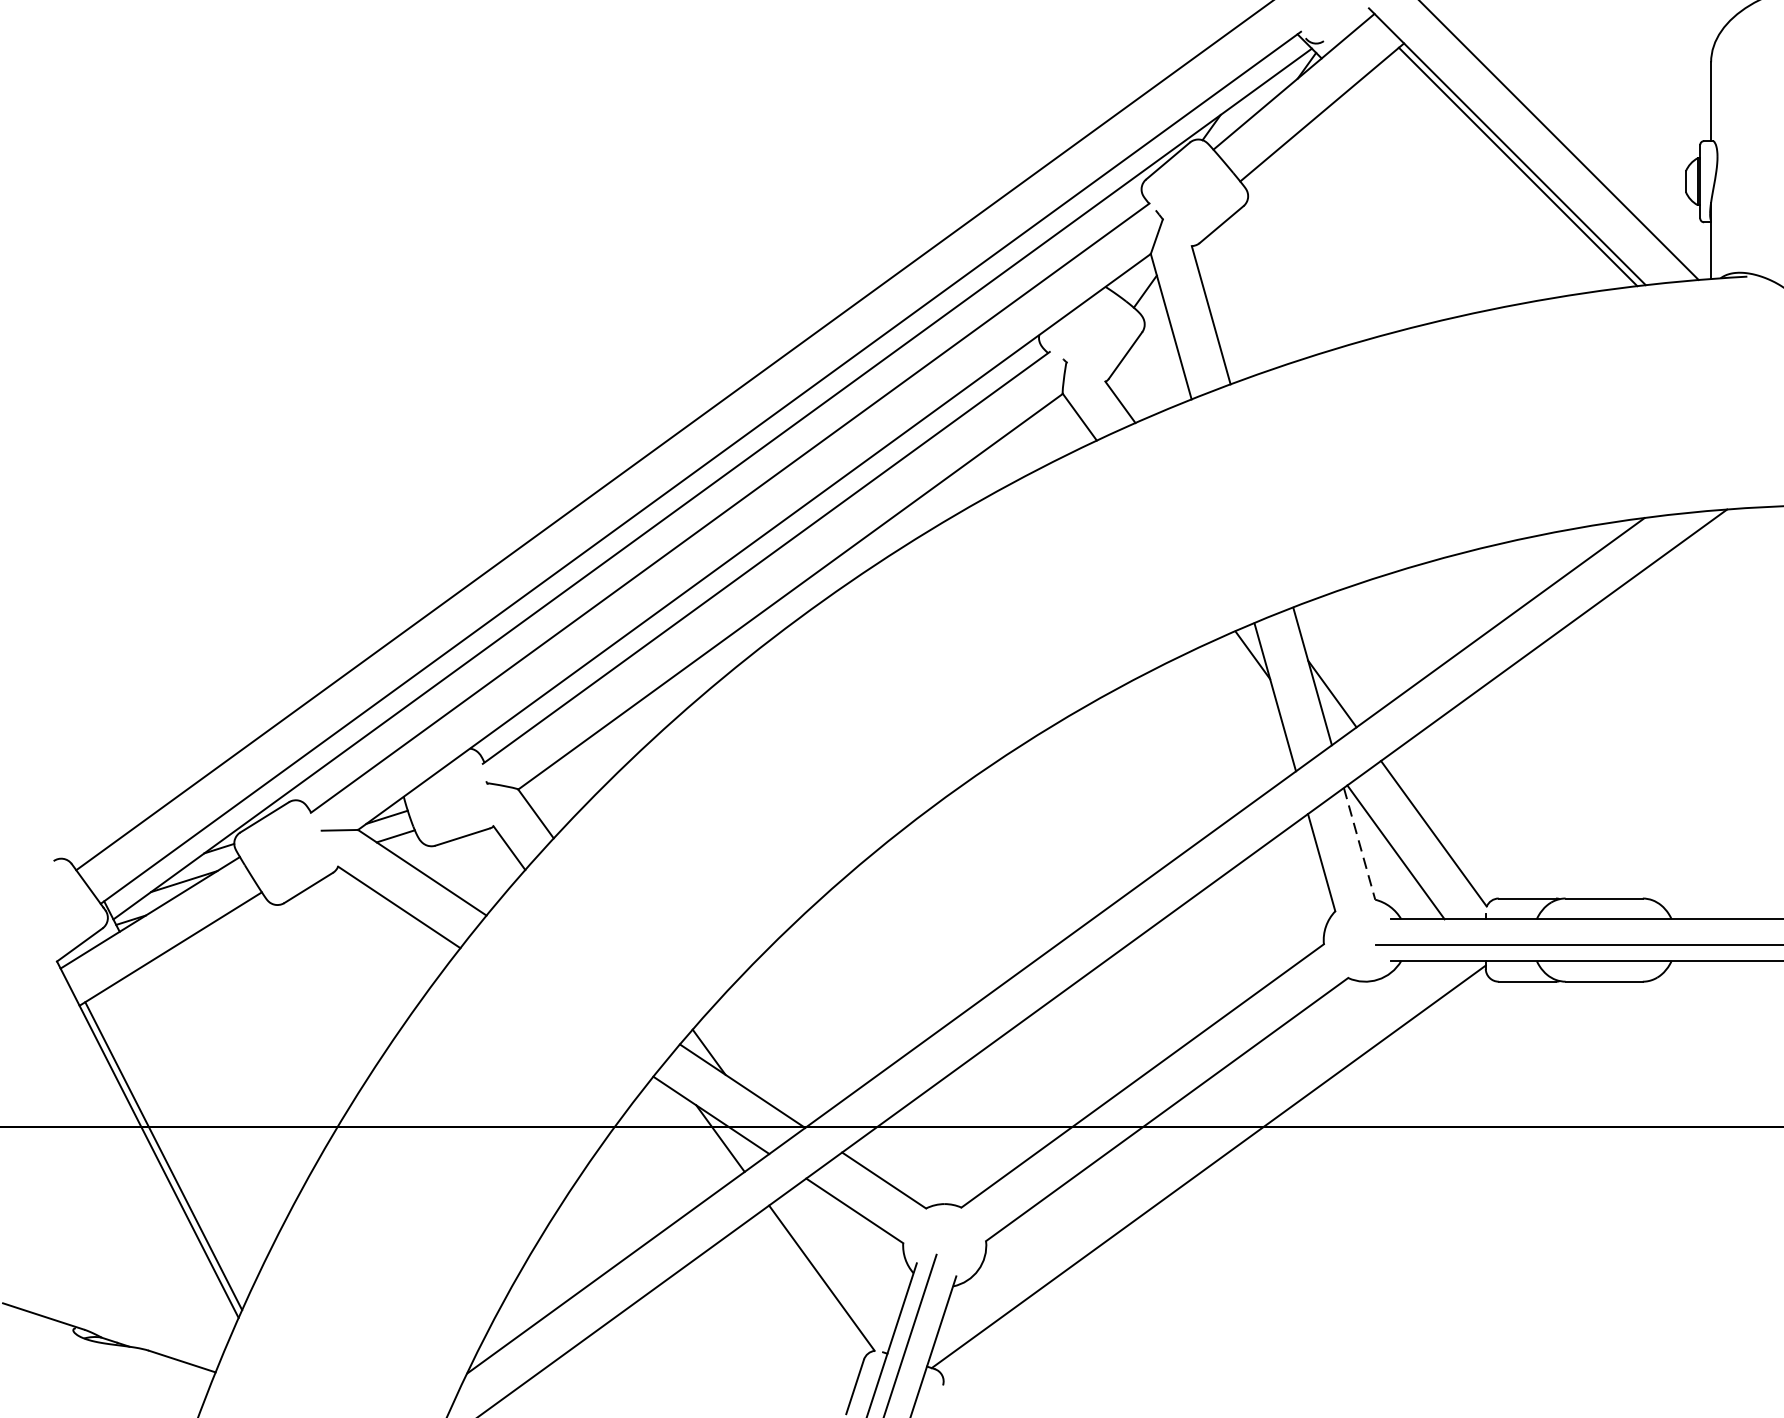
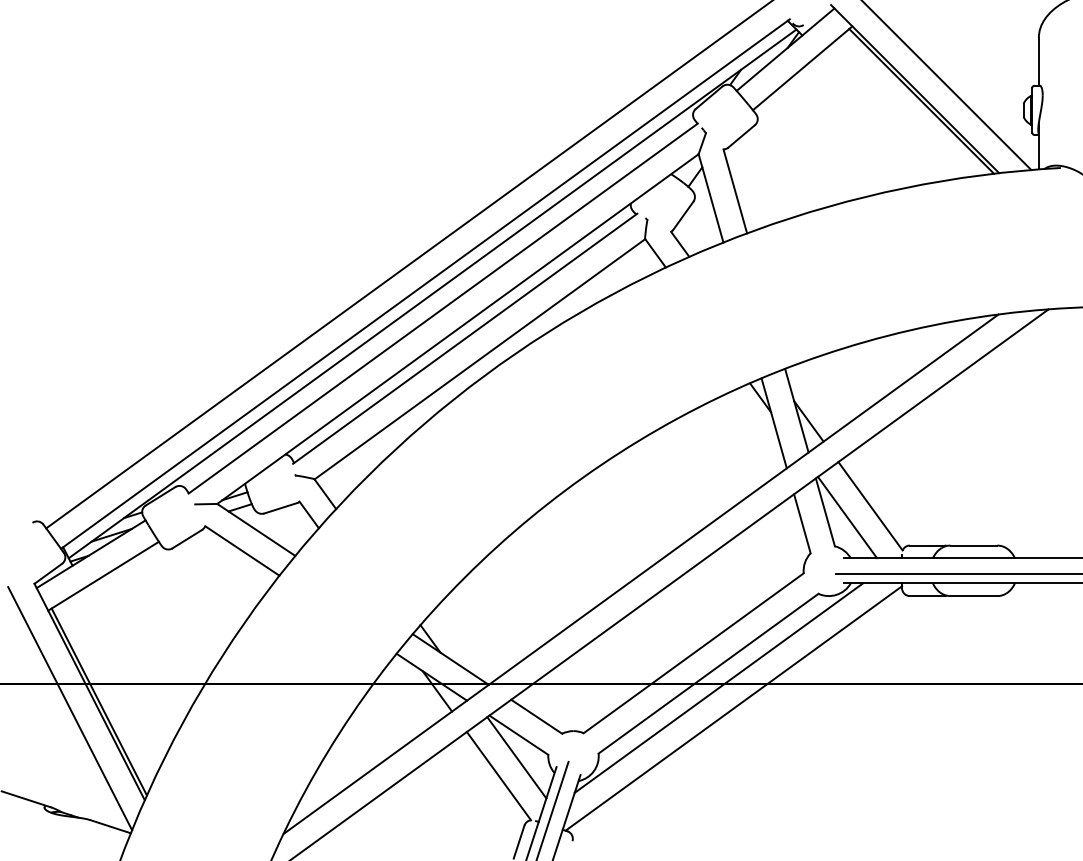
line: (1359, 844) -> (825, 512), dashed -> solid
line: (1183, 1132) -> (718, 687), added
line: (116, 1166) -> (70, 708), added
line: (850, 1247) -> (516, 757), added

